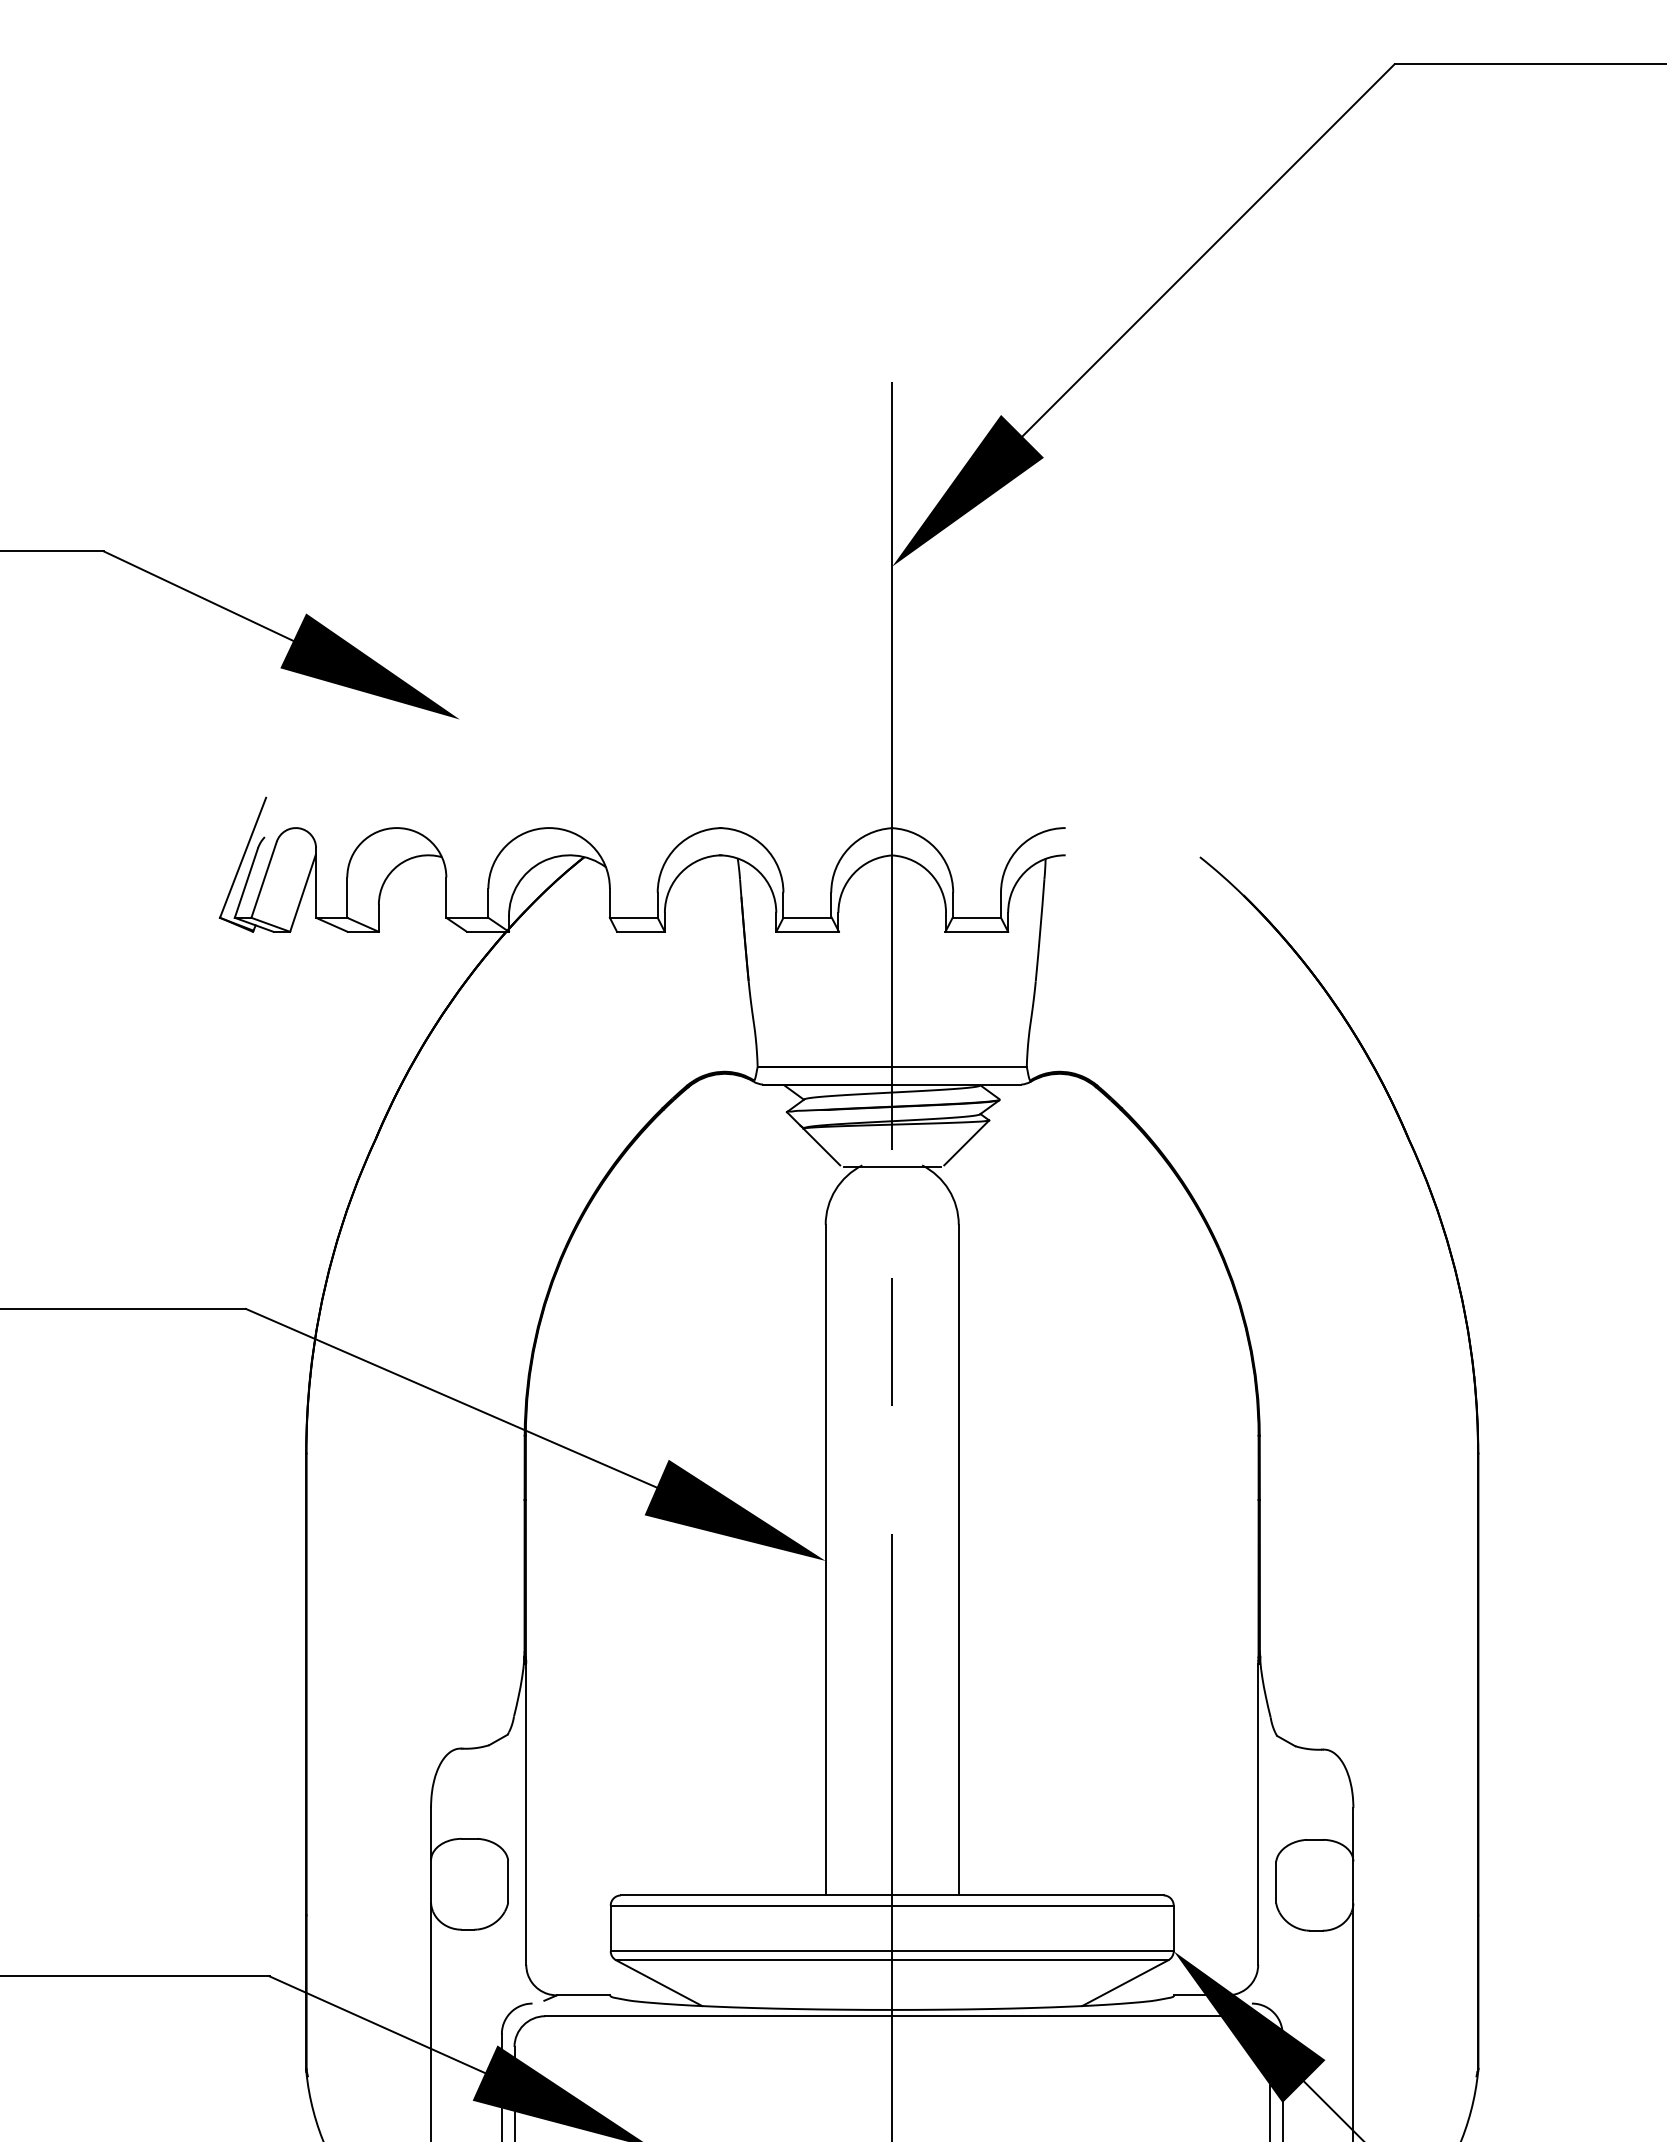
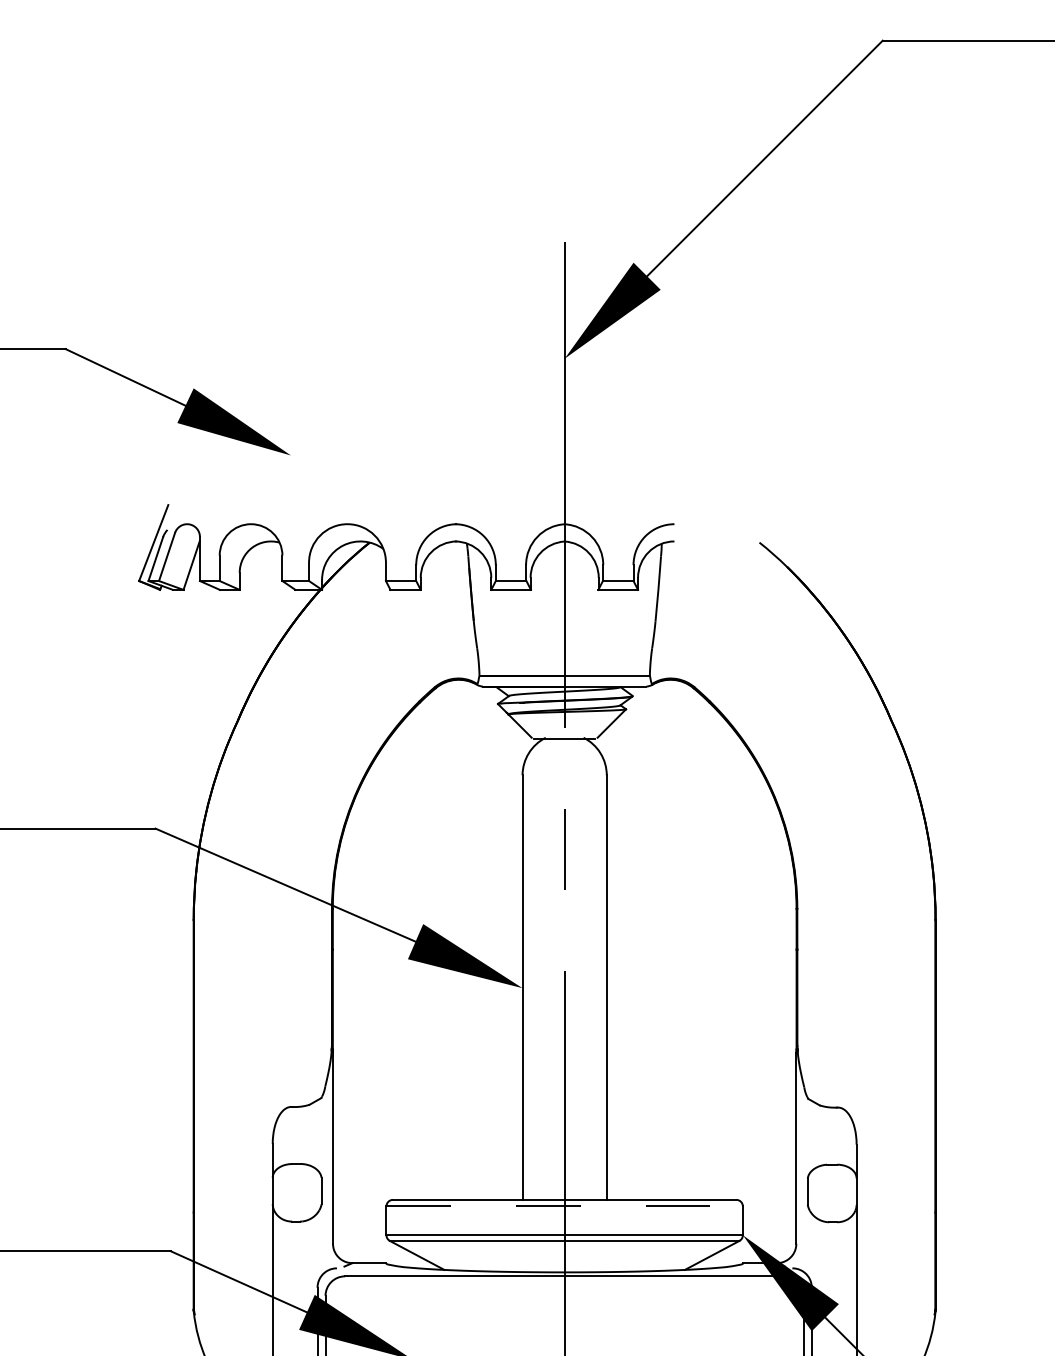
line: (893, 1905) -> (565, 1206), solid -> dashed

